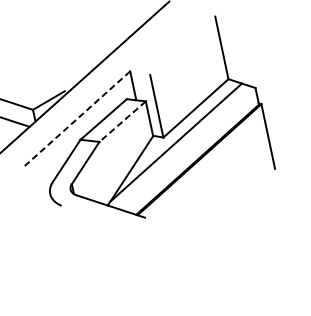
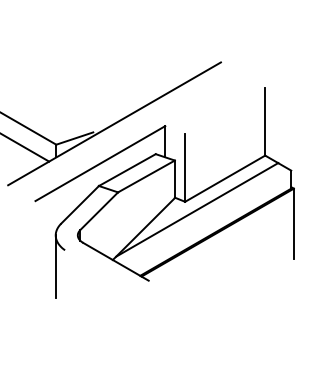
line: (77, 118) -> (100, 163), dashed -> solid
line: (122, 121) -> (146, 176), dashed -> solid
line: (56, 222) -> (55, 266), added

